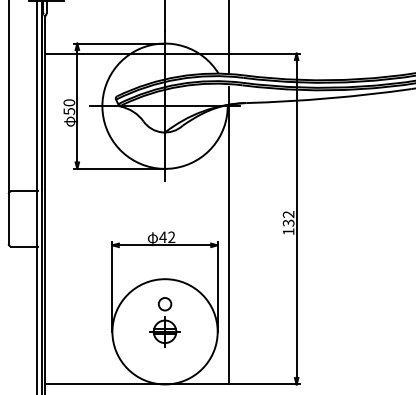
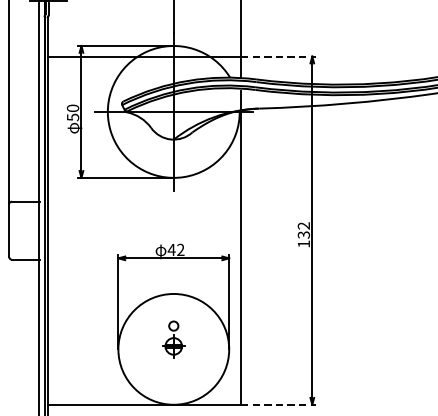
line: (264, 53) -> (278, 56), solid -> dashed
part: (164, 322) -> (173, 339), size x0.7
line: (264, 384) -> (278, 404), solid -> dashed

